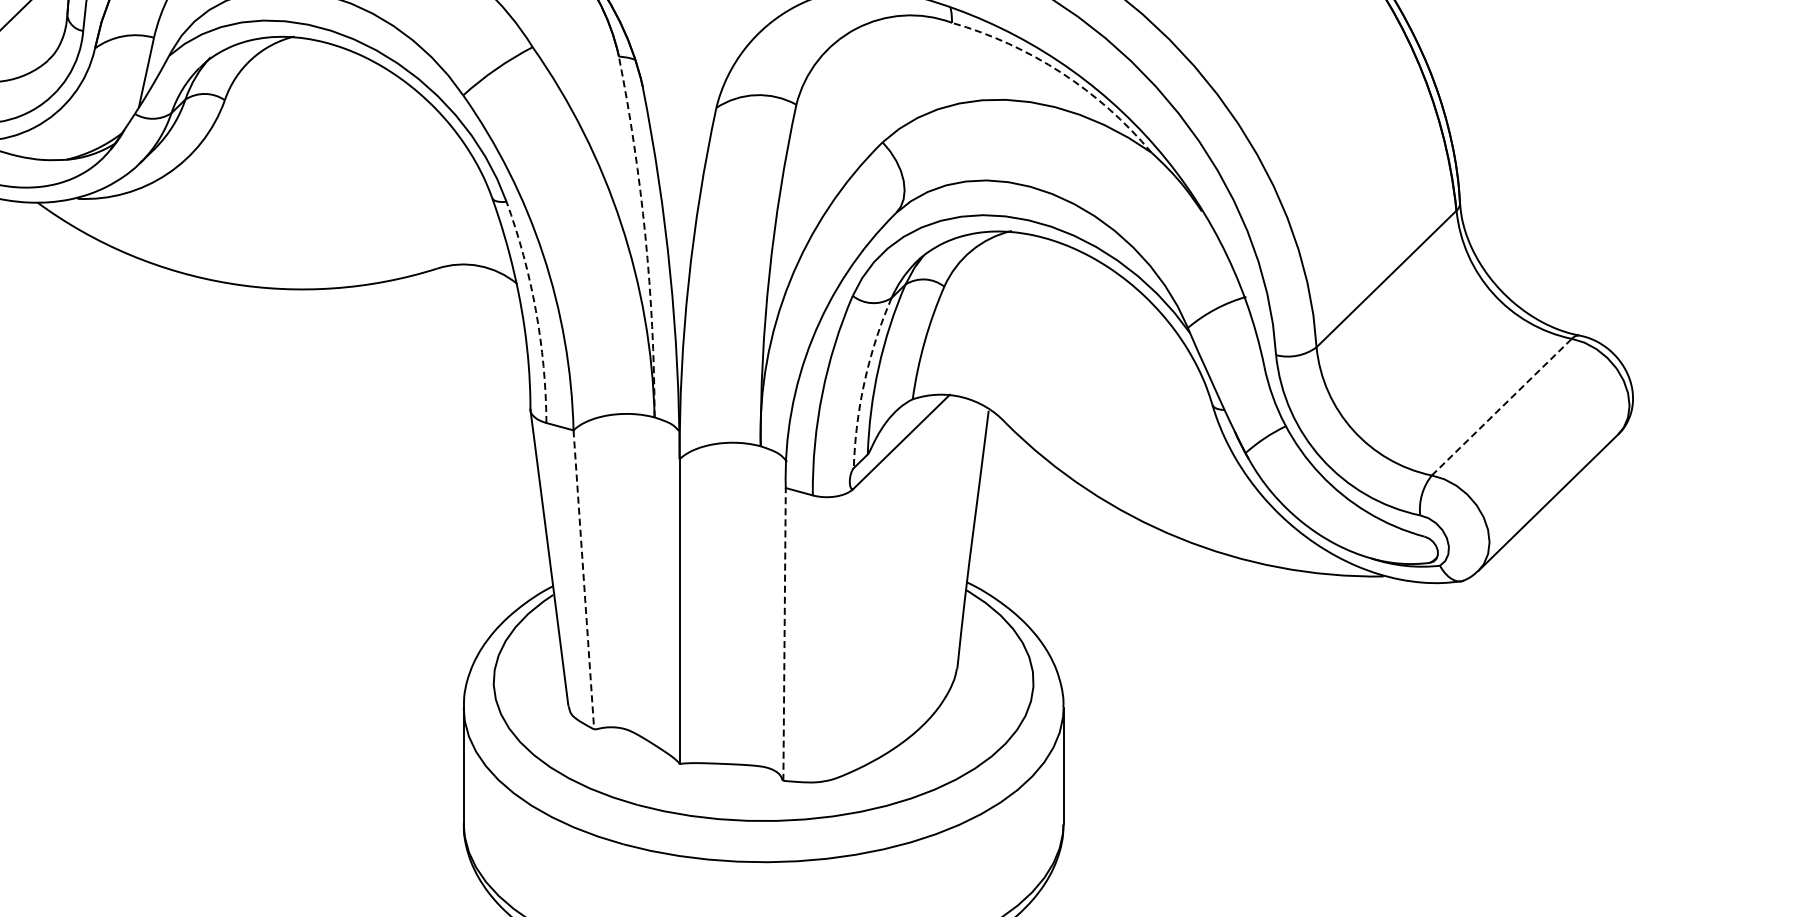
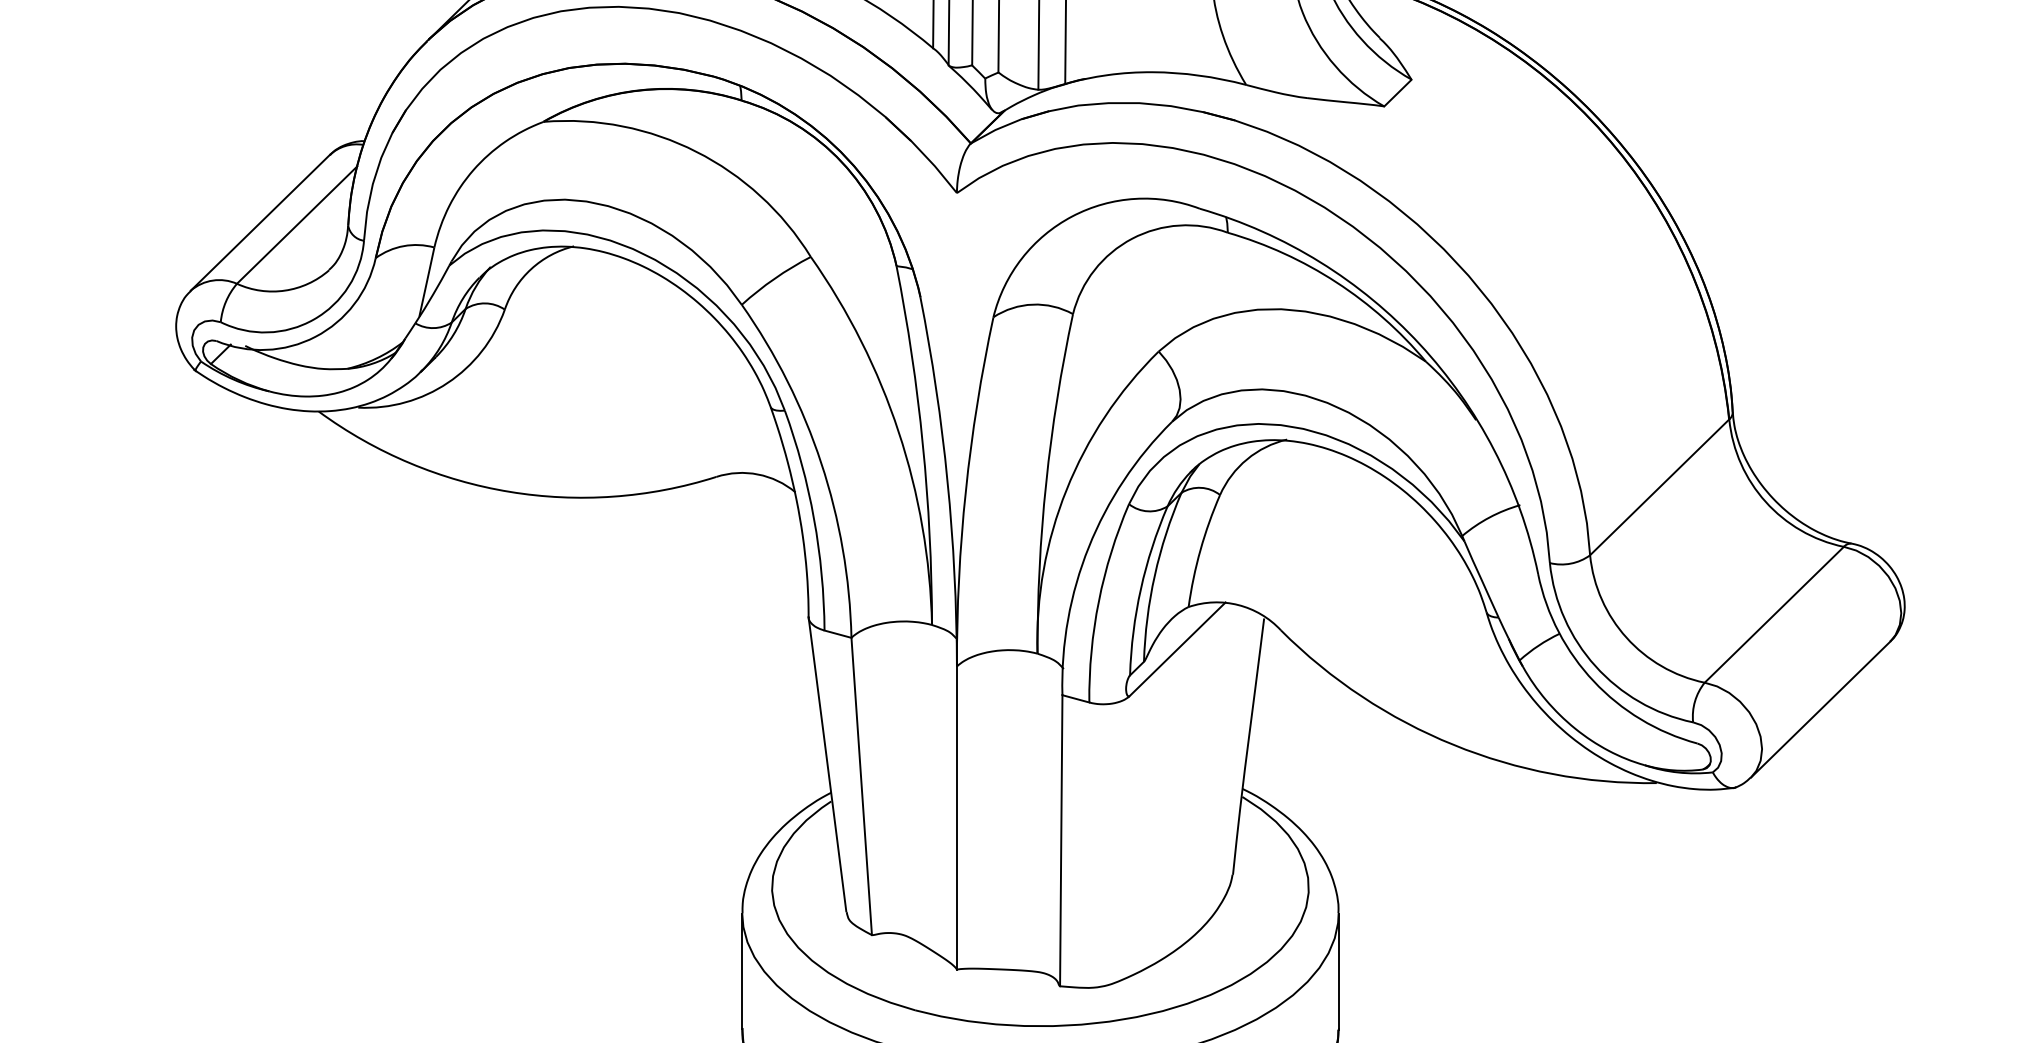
arc: (1061, 72) -> (1336, 282), dashed -> solid
arc: (645, 235) -> (922, 444), dashed -> solid
arc: (536, 310) -> (814, 518), dashed -> solid
arc: (864, 381) -> (1140, 589), dashed -> solid
line: (1502, 406) -> (1774, 614), dashed -> solid
line: (583, 579) -> (861, 786), dashed -> solid
line: (784, 634) -> (1061, 840), dashed -> solid

